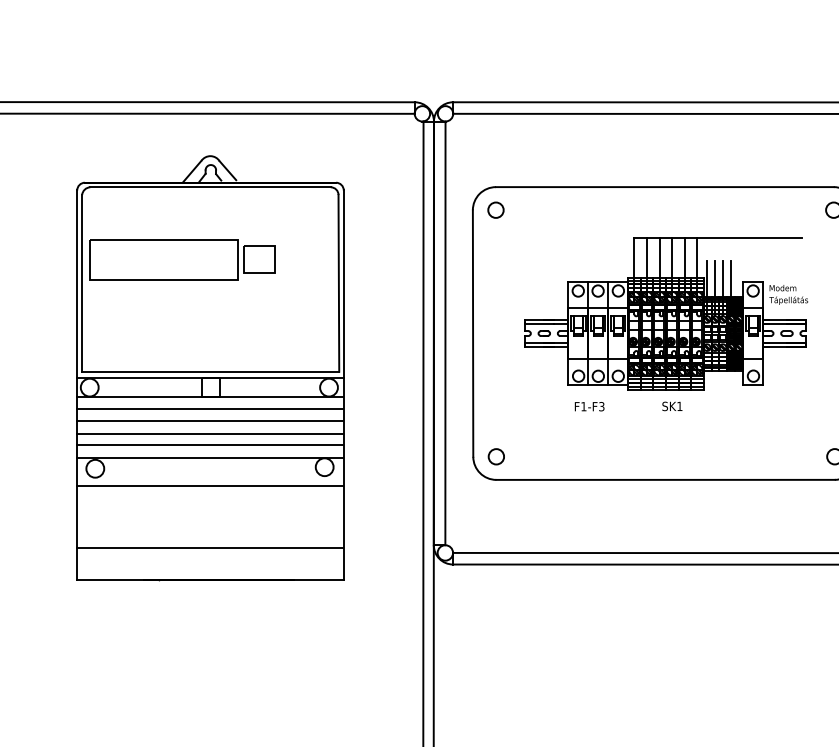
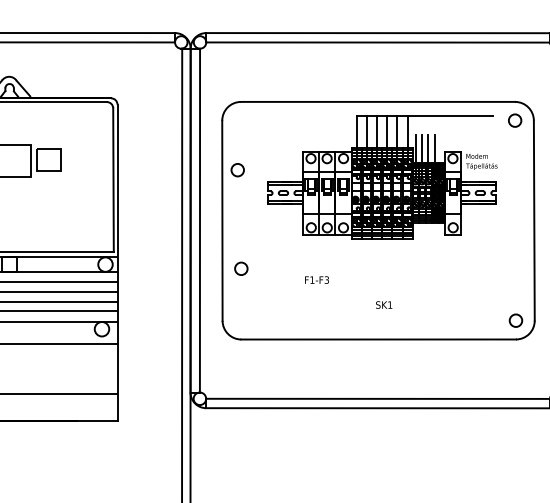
circle: (495, 209) -> (237, 169), moved
part: (666, 313) -> (382, 176), moved
text: (672, 406) -> (384, 305), moved
circle: (495, 456) -> (240, 268), moved

